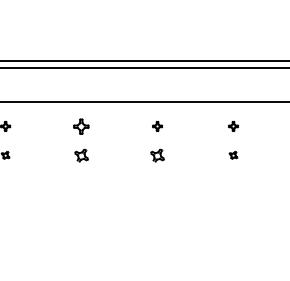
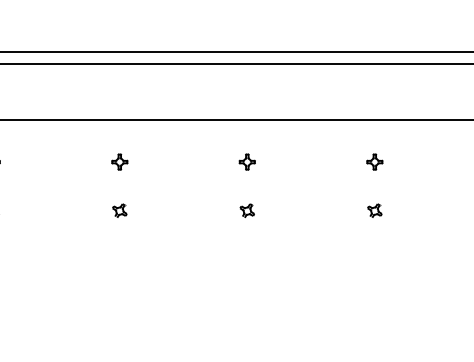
part: (81, 125) -> (119, 160), size x0.62
part: (81, 154) -> (119, 209), size x0.62
part: (157, 154) -> (247, 209), size x0.62

